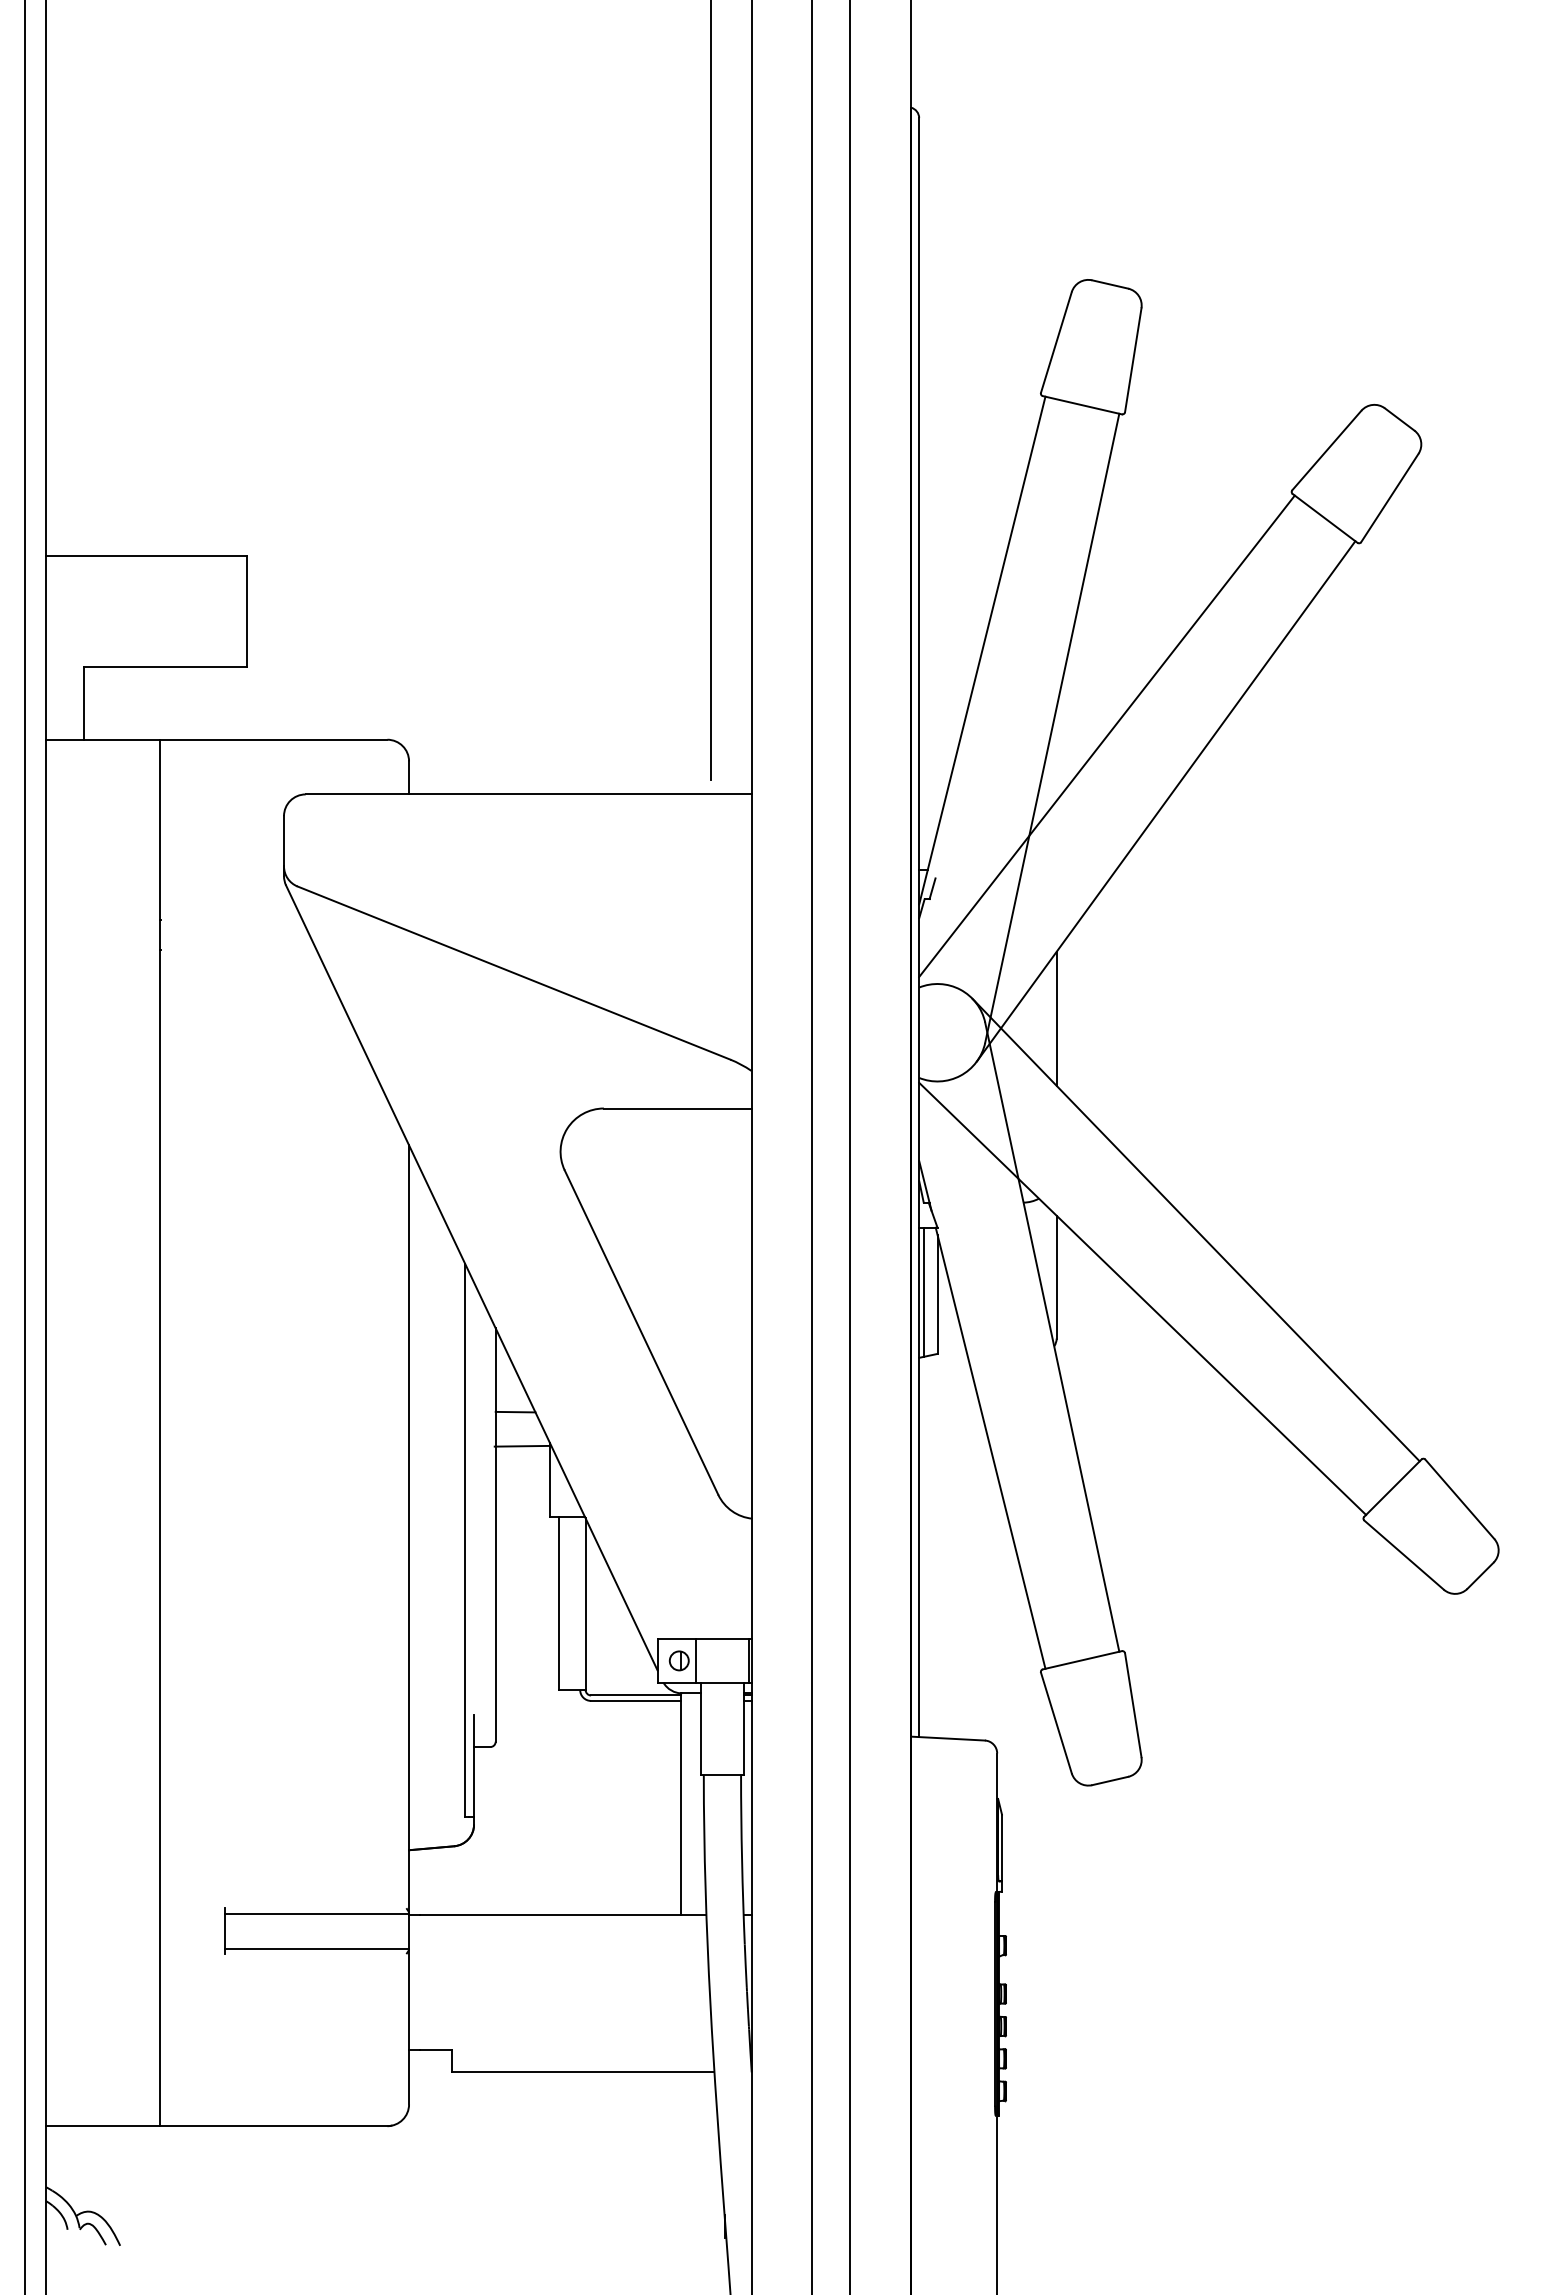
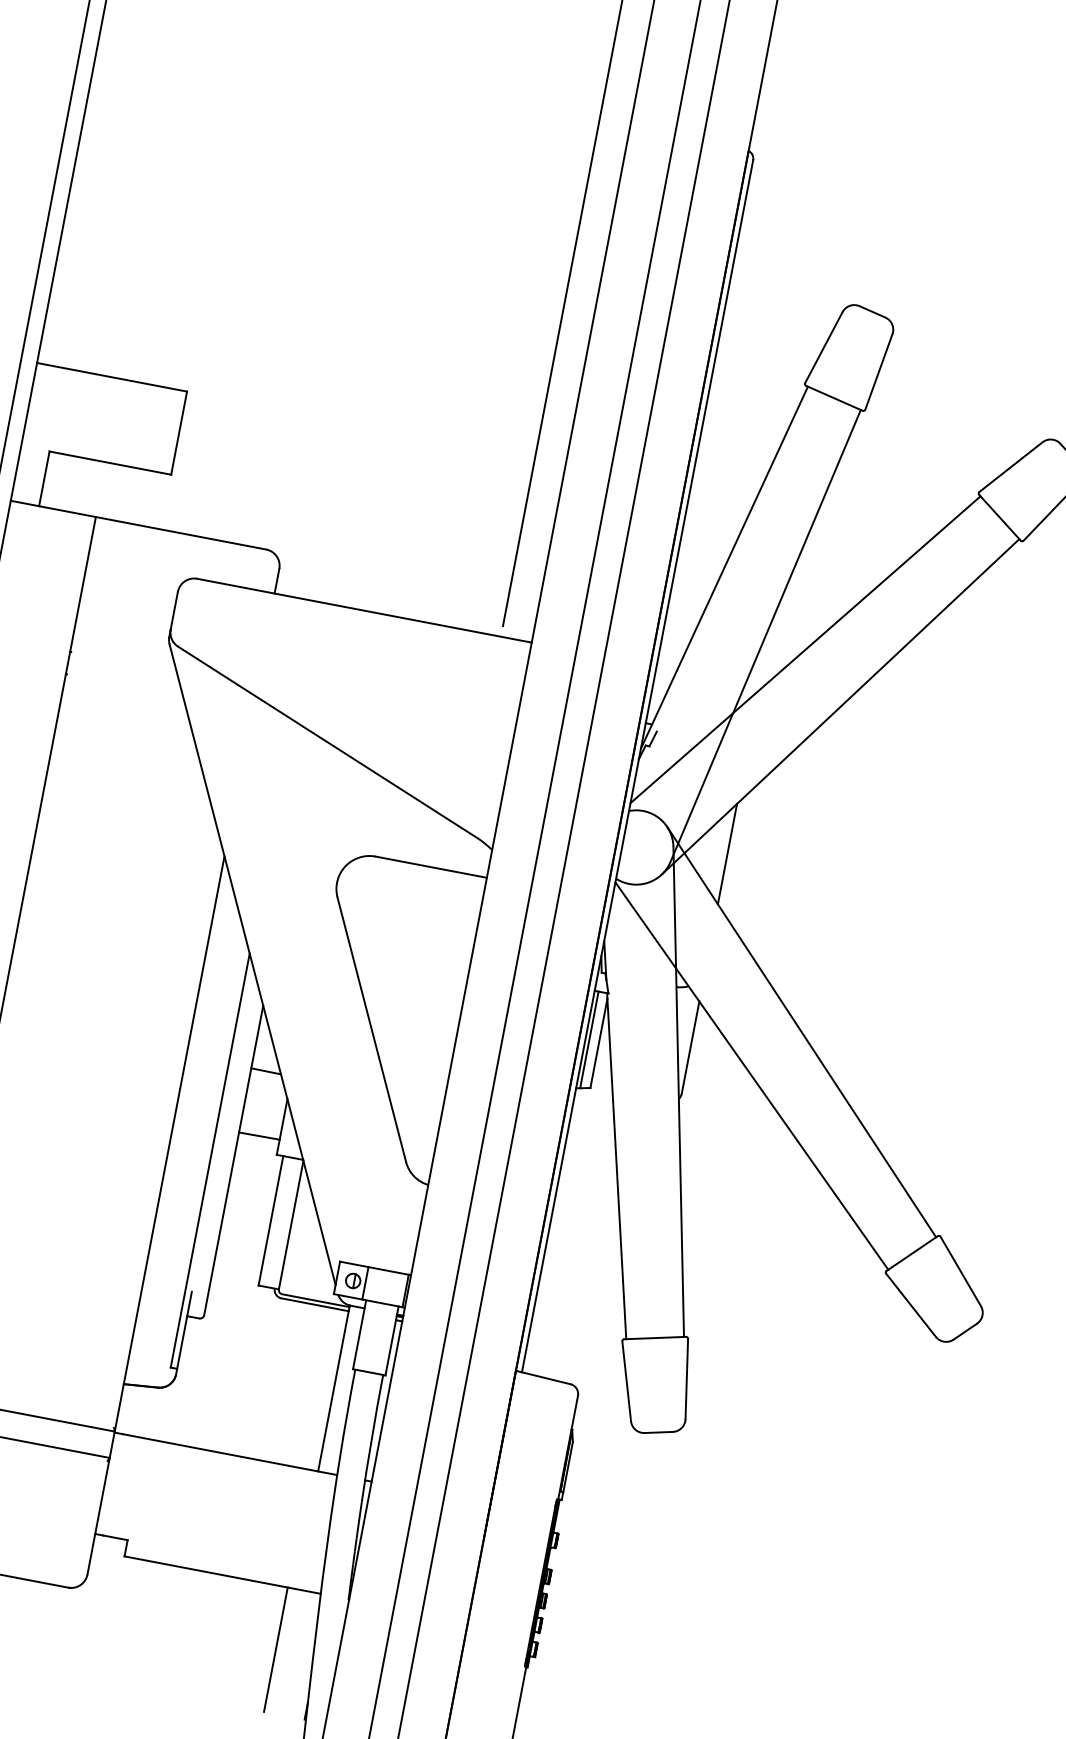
line: (521, 1445) -> (259, 1135), moved
line: (670, 2154) -> (276, 1649), added

